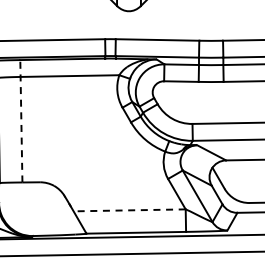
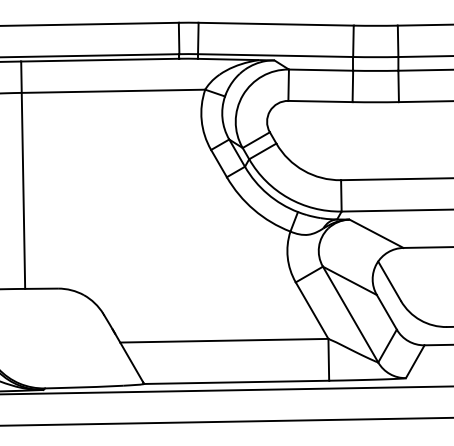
line: (21, 120) -> (23, 173), dashed -> solid
line: (129, 210) -> (224, 340), dashed -> solid

